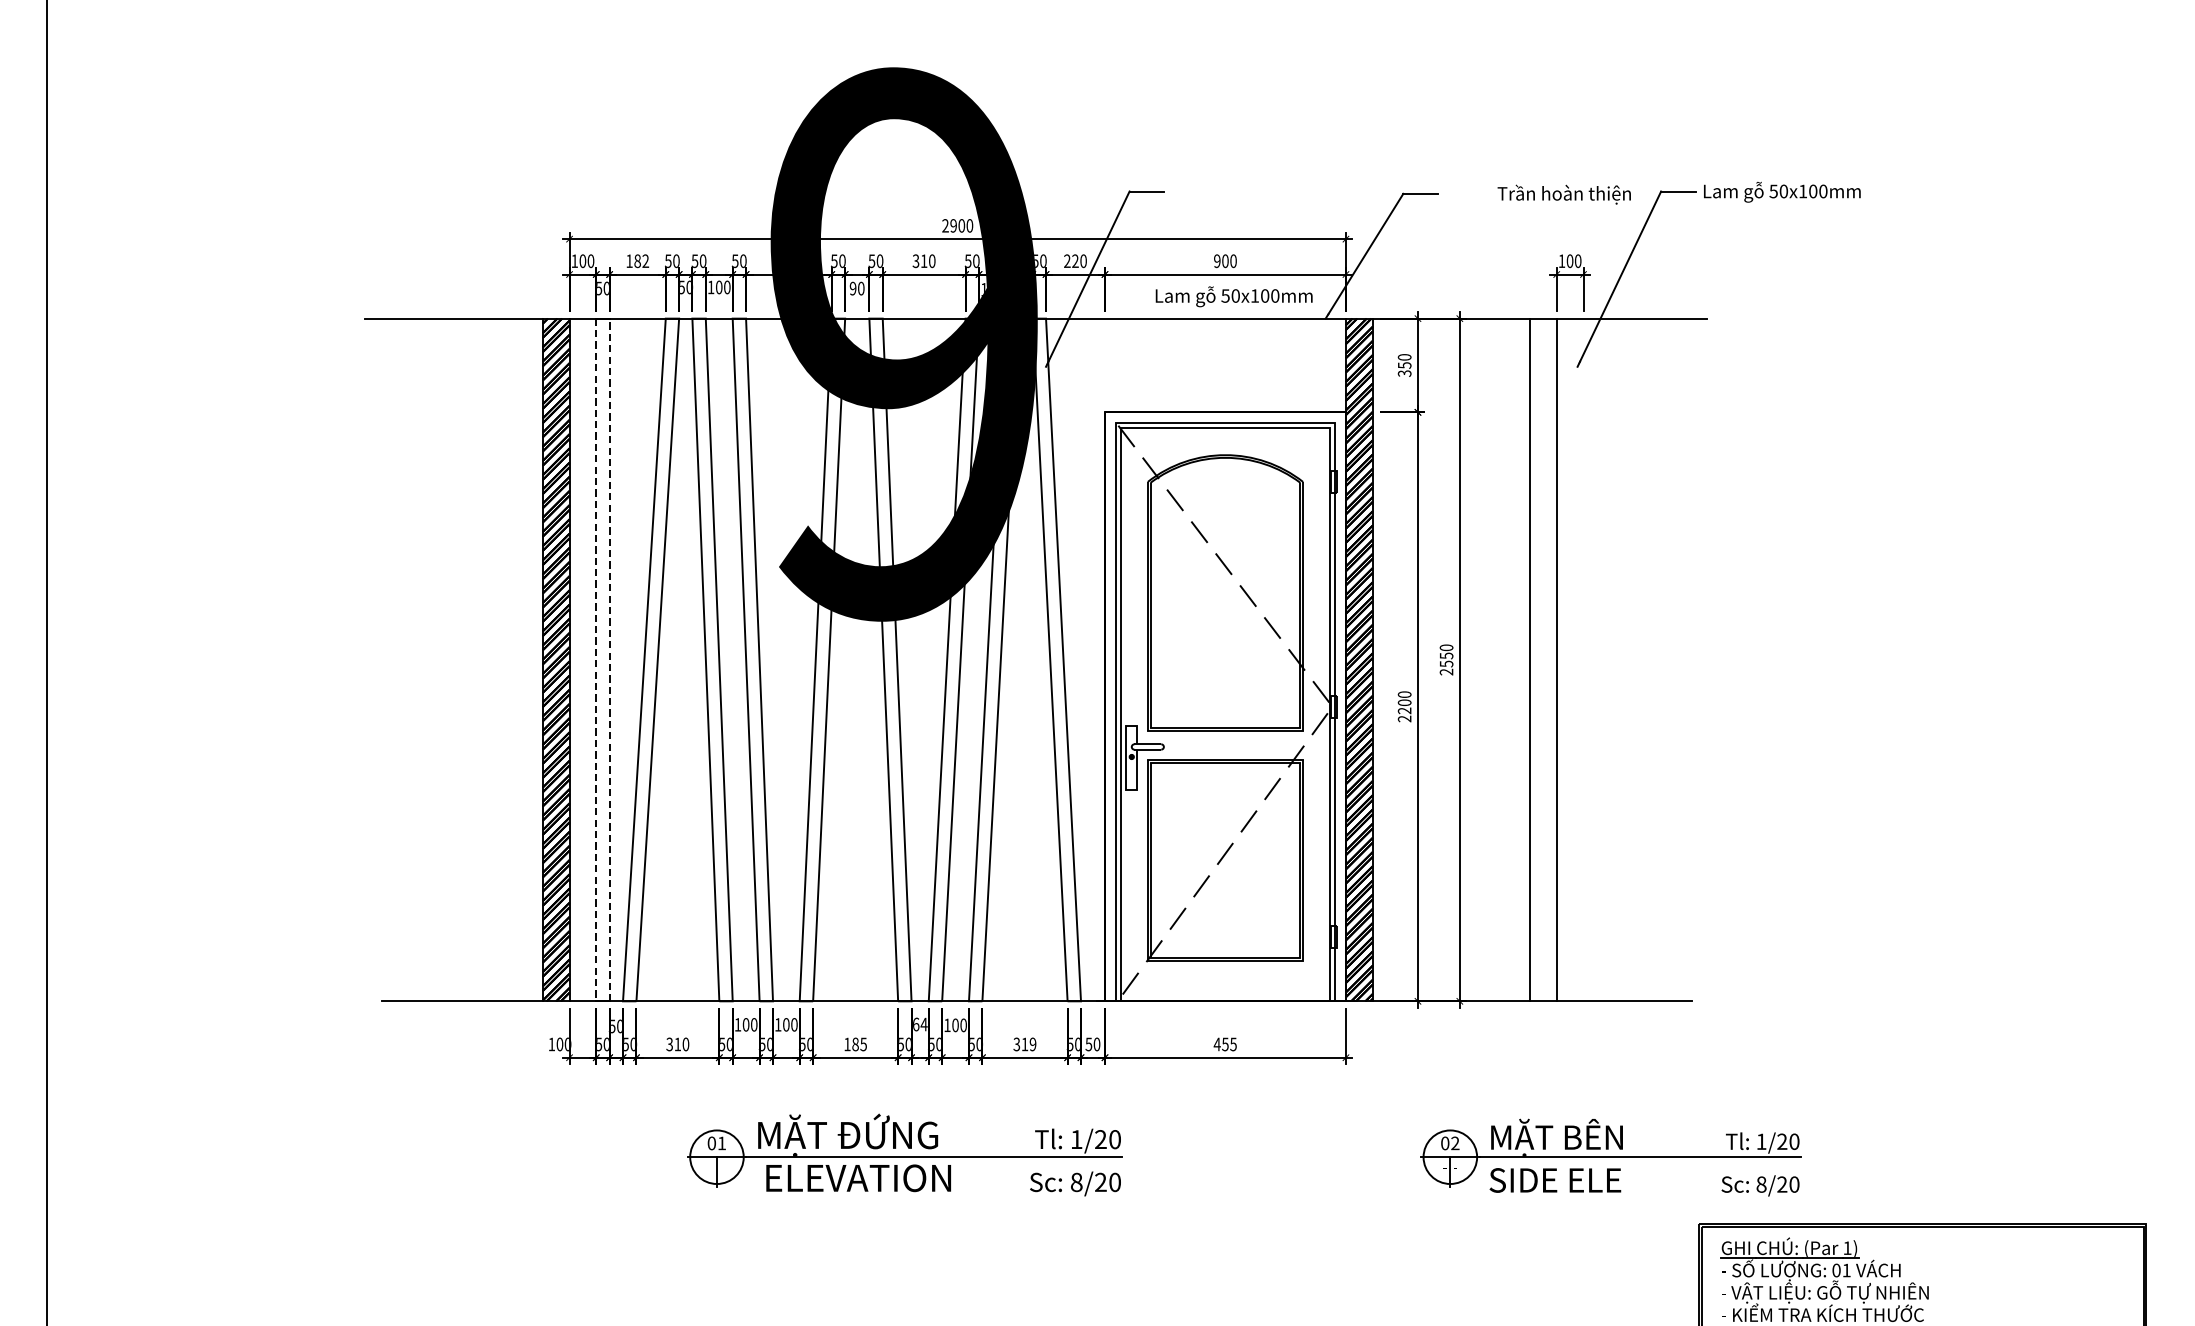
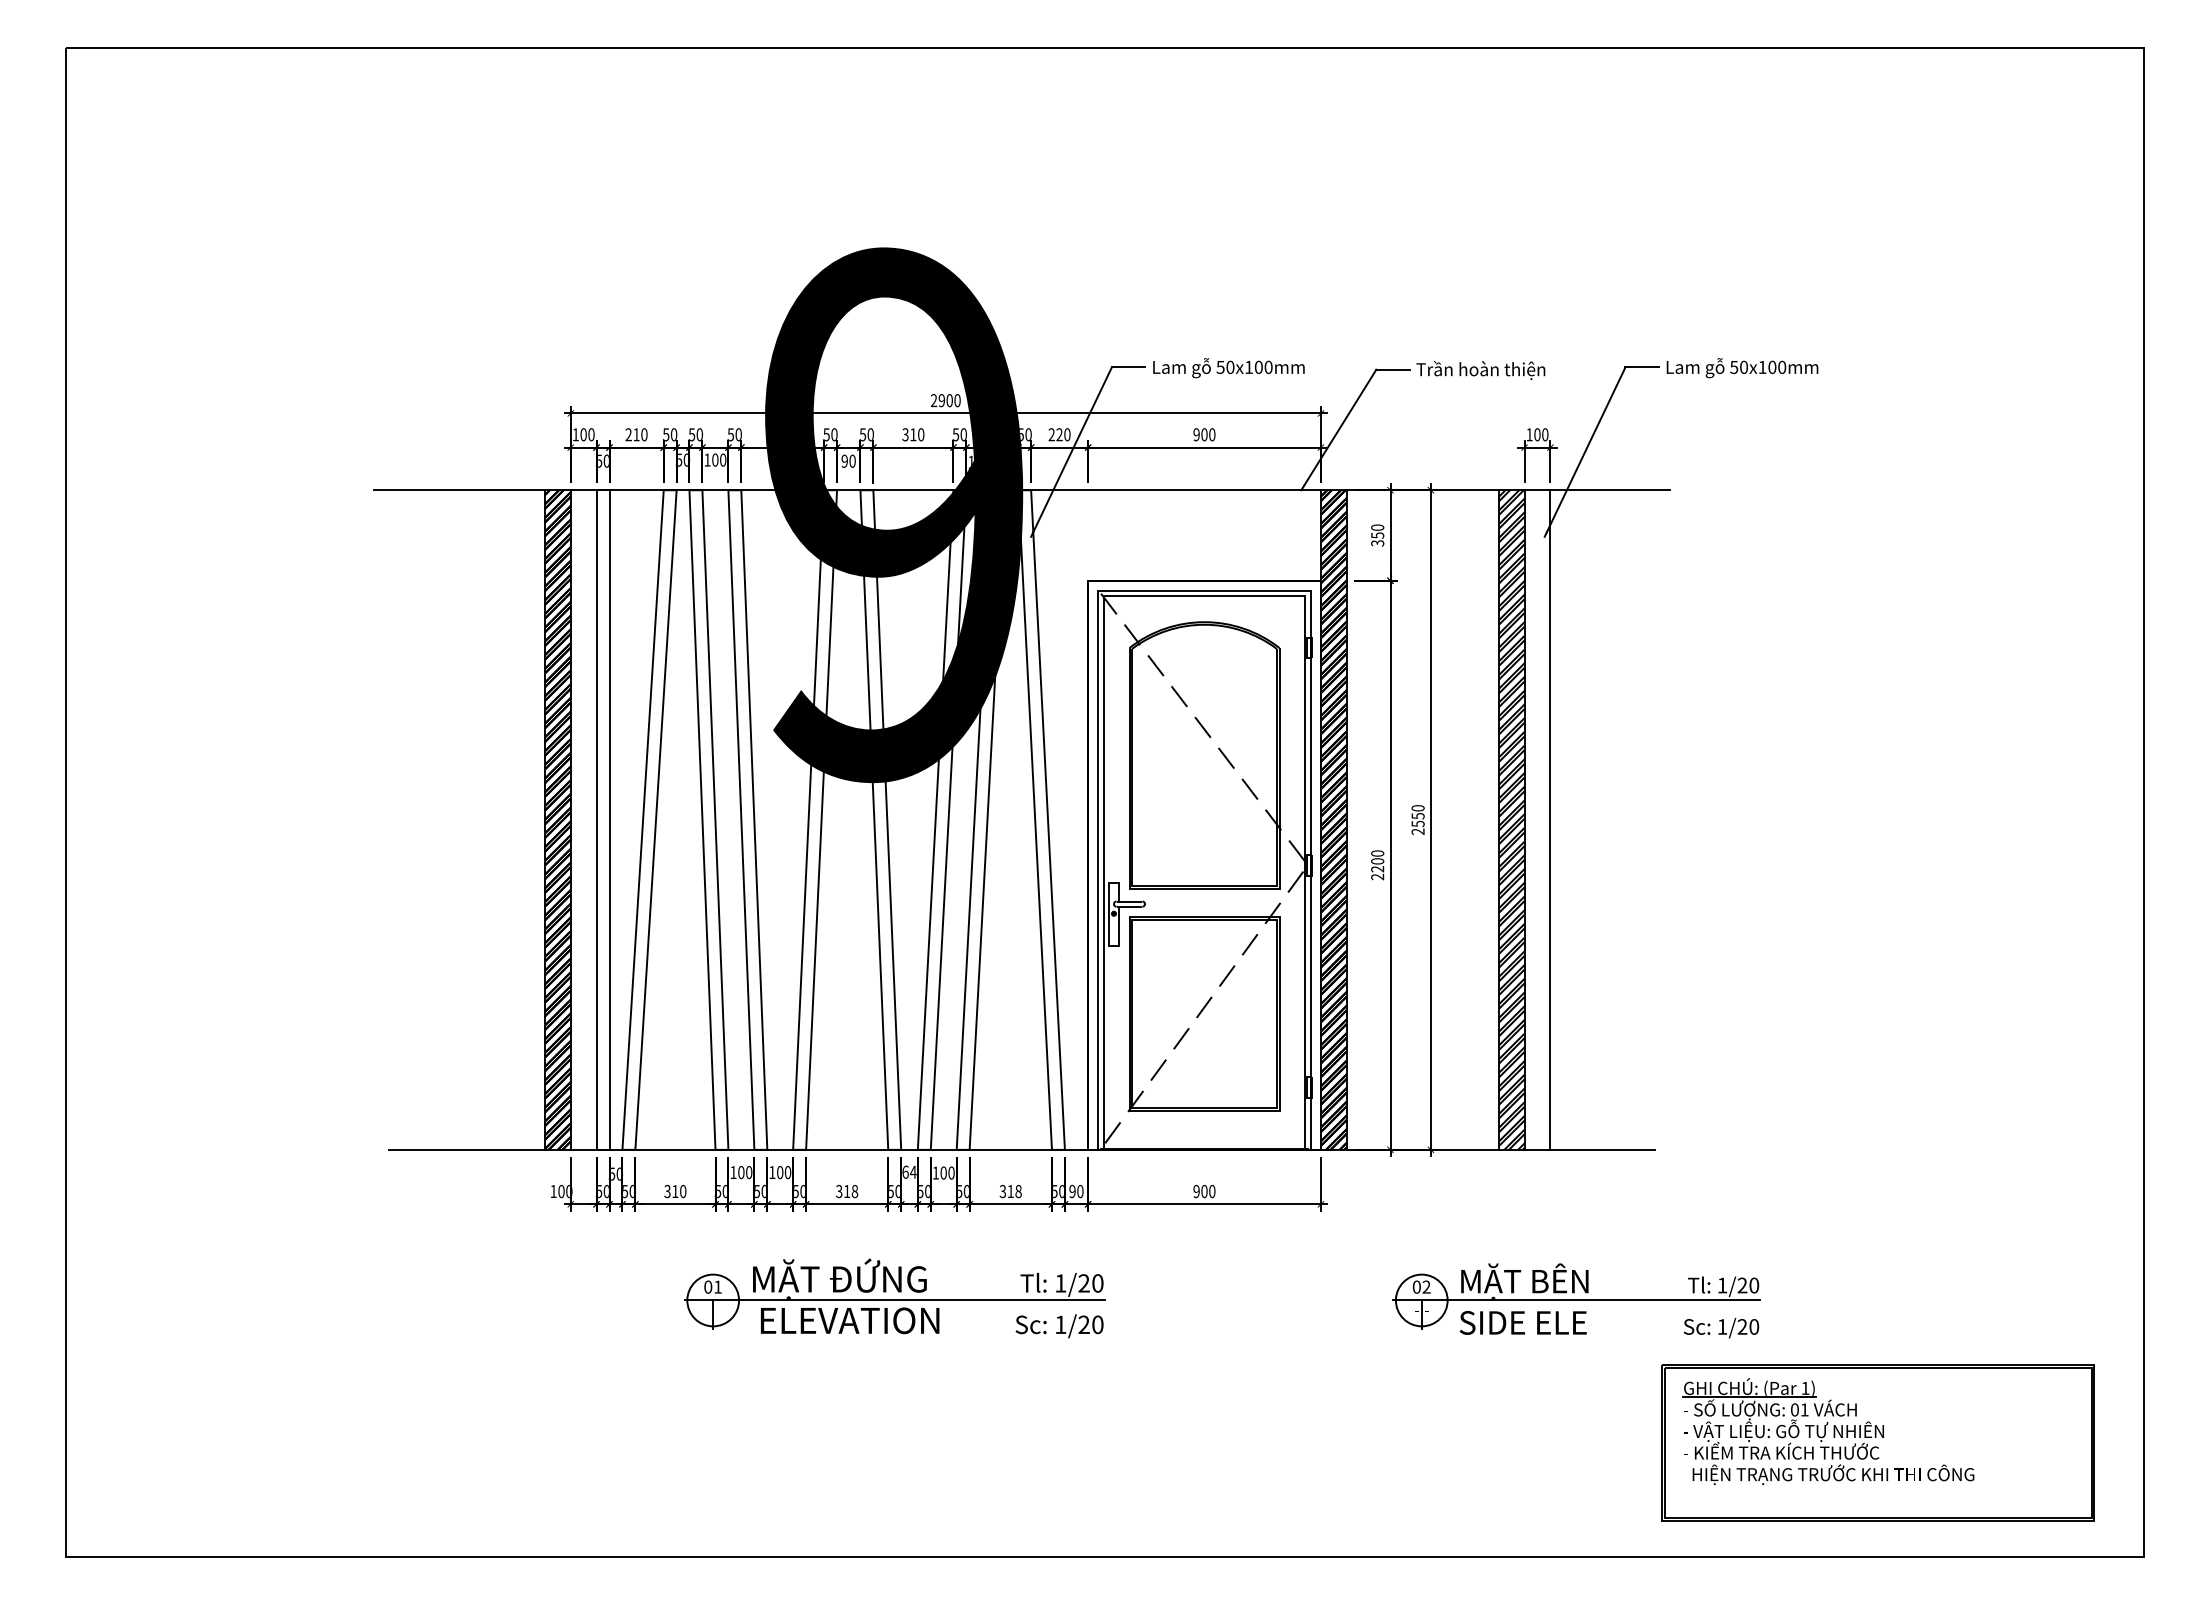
text: (1563, 194) -> (1480, 370), moved
text: (637, 260) -> (636, 434), 182 -> 210
text: (1233, 297) -> (1228, 368), moved
hatch: (1543, 659) -> (1511, 819), added
line: (1583, 659) -> (1550, 819), added
line: (596, 660) -> (596, 820), dashed -> solid
line: (609, 660) -> (609, 820), dashed -> solid
text: (1088, 1043) -> (1072, 1190), 50 -> 90
text: (855, 1044) -> (847, 1191), 185 -> 318
text: (1032, 1044) -> (1018, 1191), 319 -> 318
text: (1225, 1044) -> (1204, 1191), 455 -> 900
text: (1076, 1182) -> (1060, 1324), 8/20 -> 1/20
text: (1761, 1184) -> (1722, 1326), 8/20 -> 1/20

